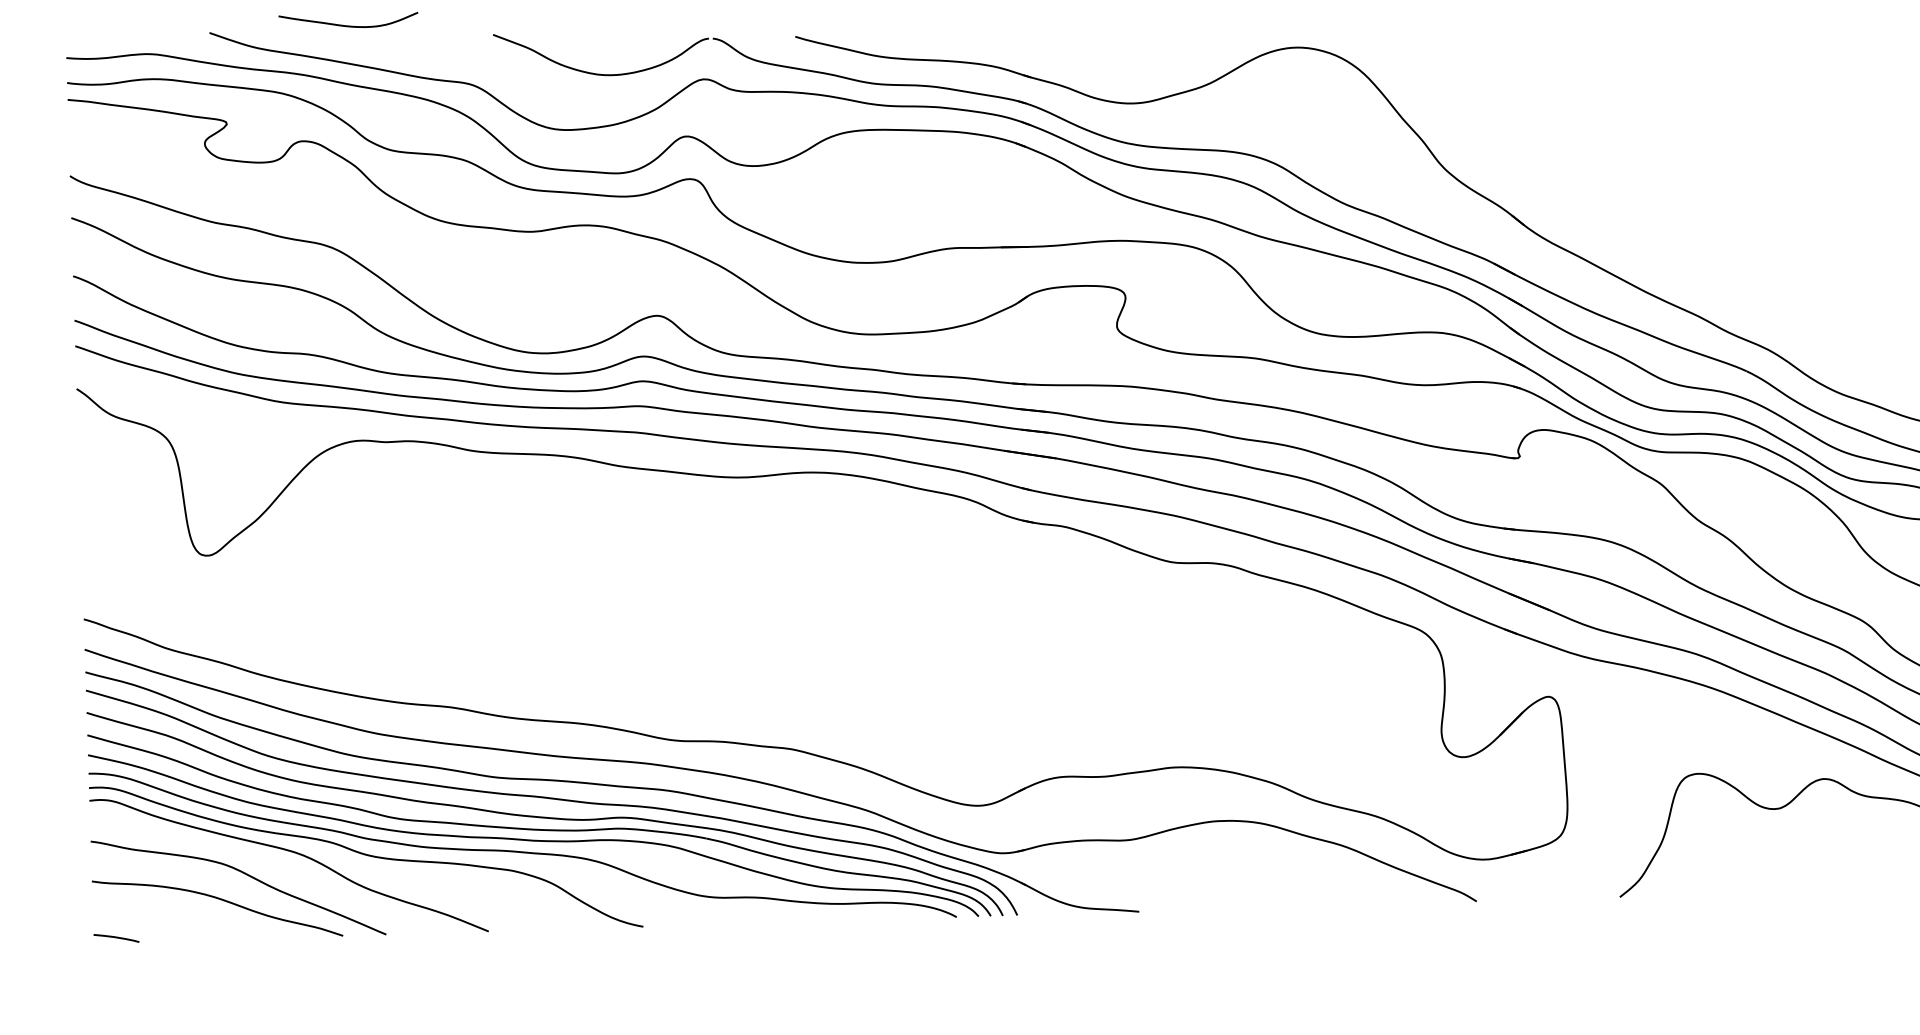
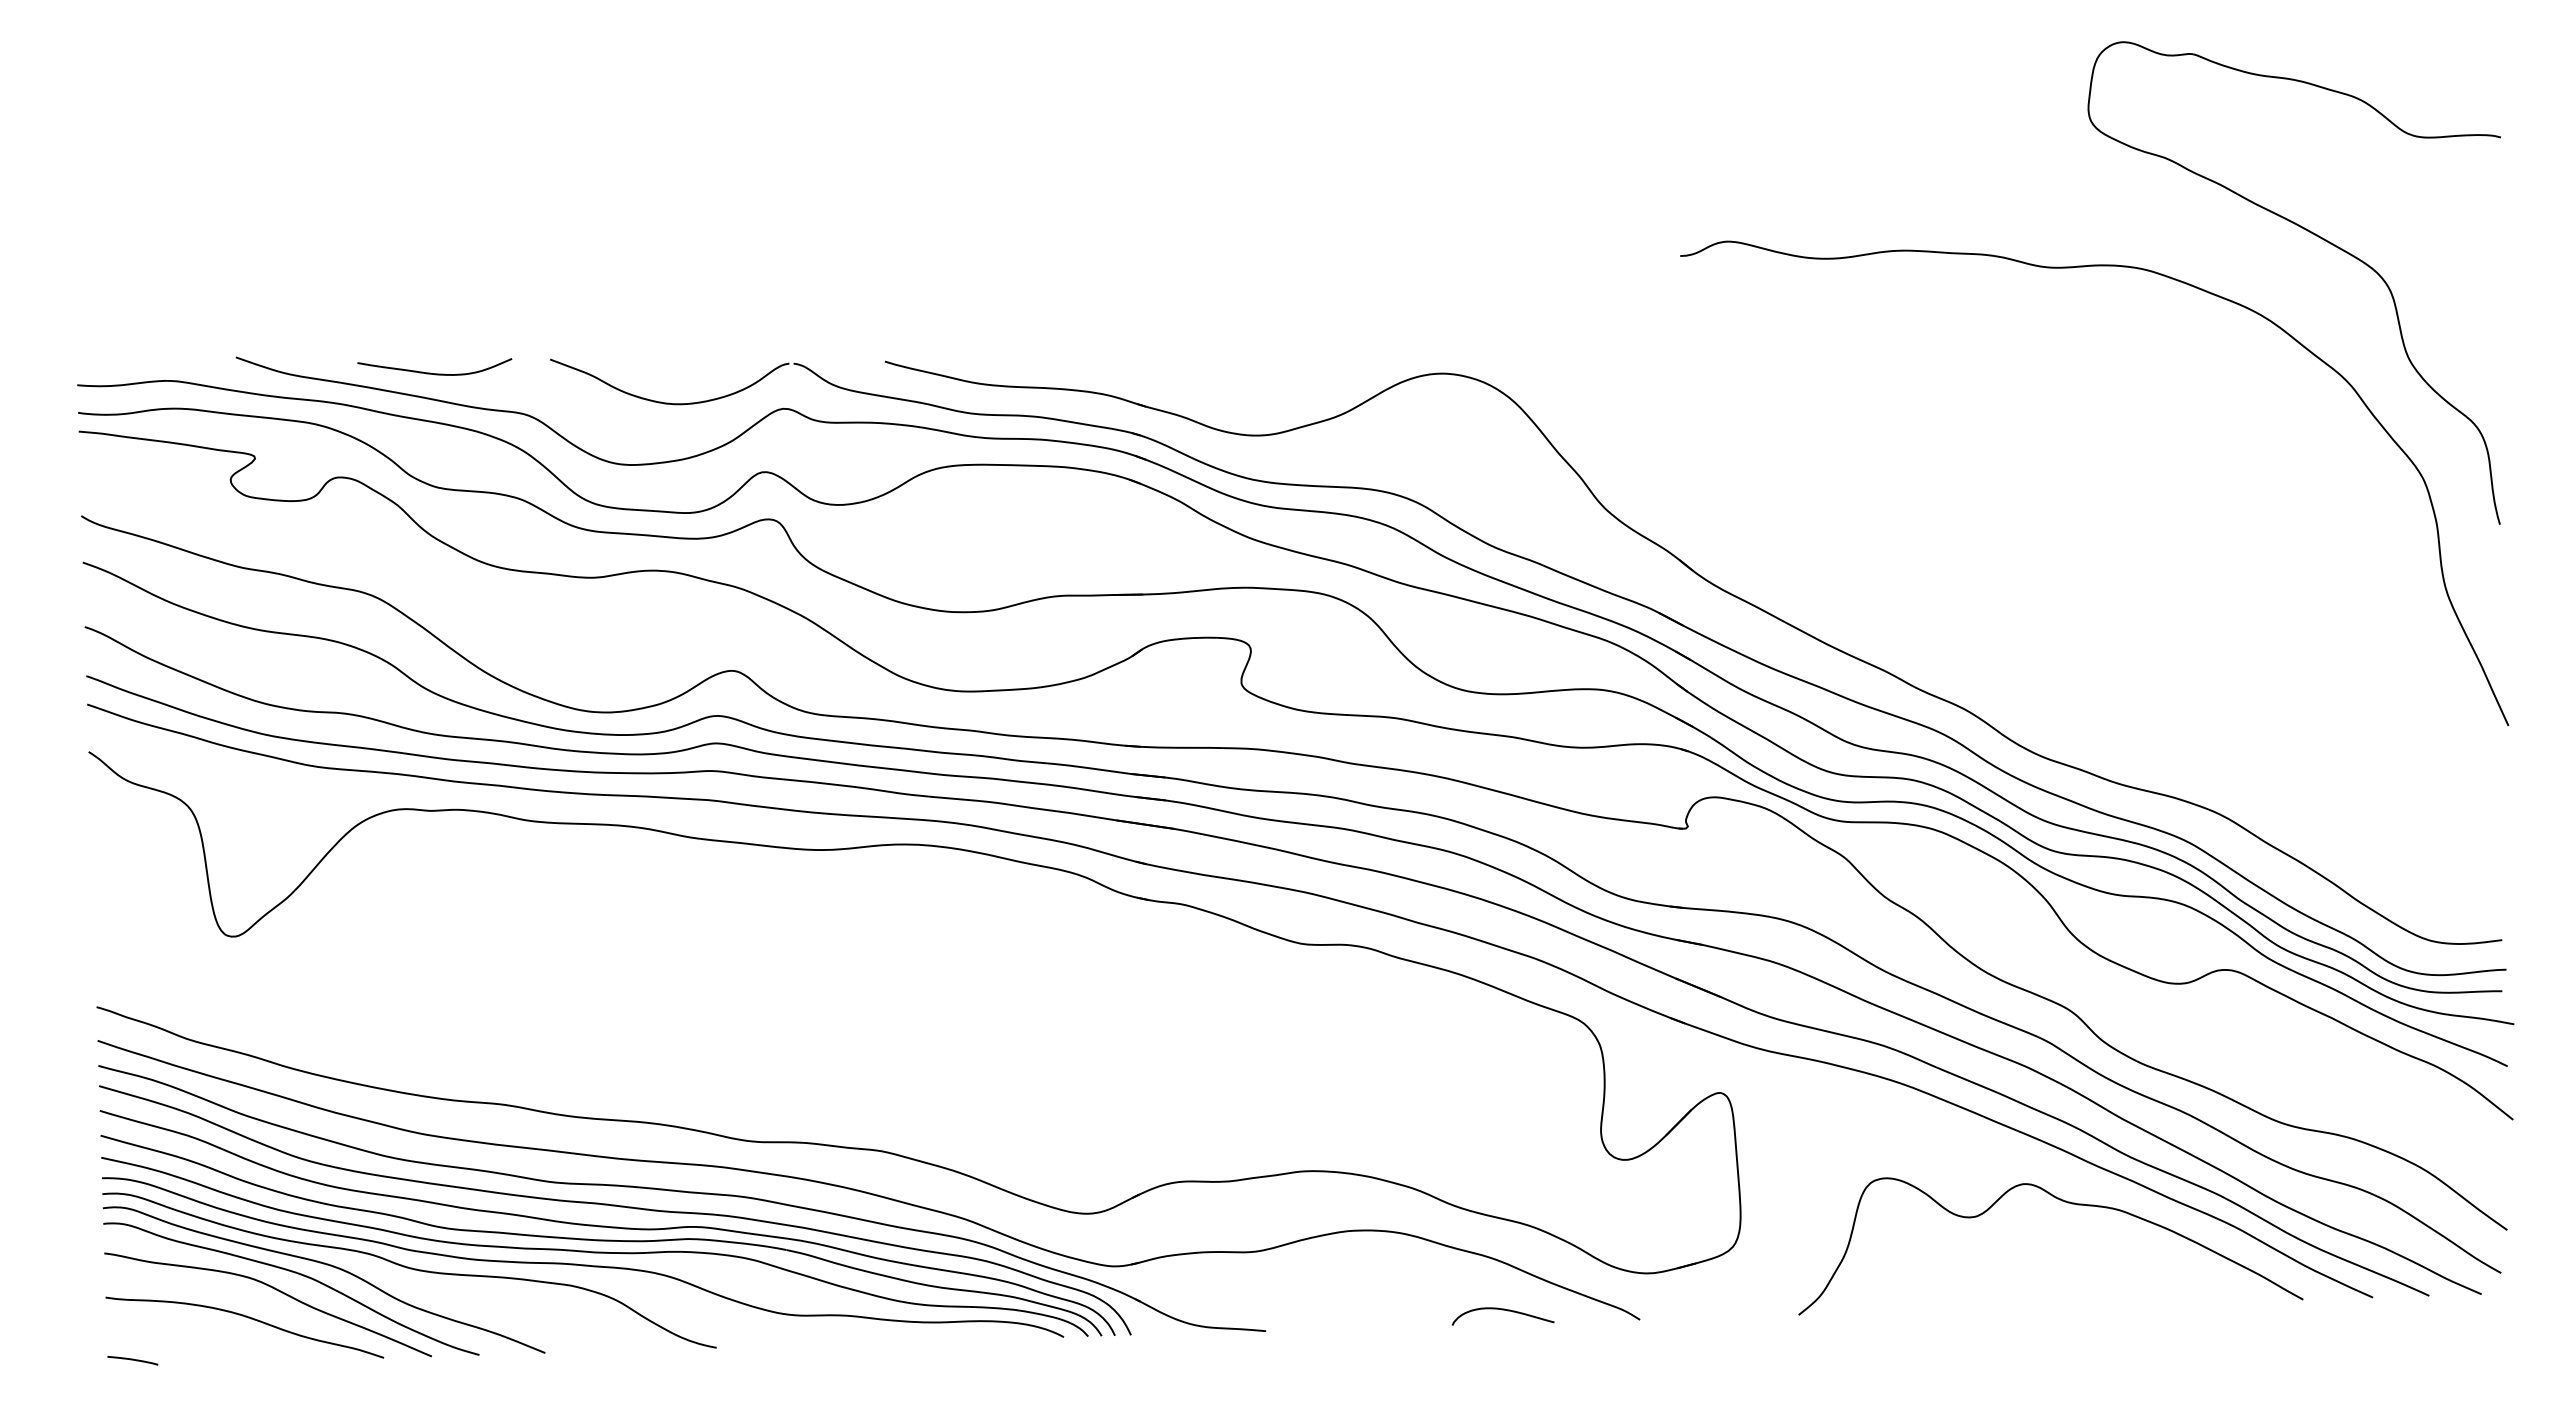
curve: (348, 25) -> (434, 373), moved
curve: (265, 860) -> (297, 1274), added
curve: (1352, 893) -> (1502, 1310), added

